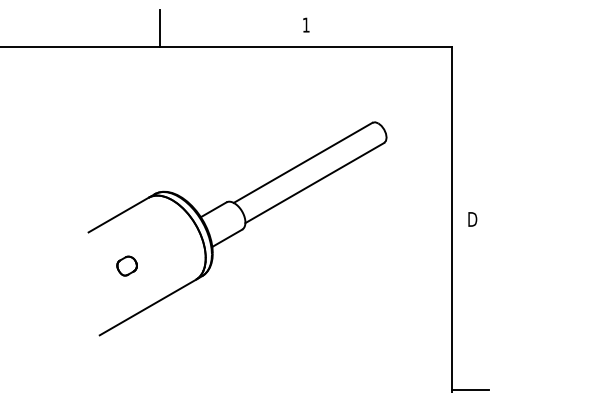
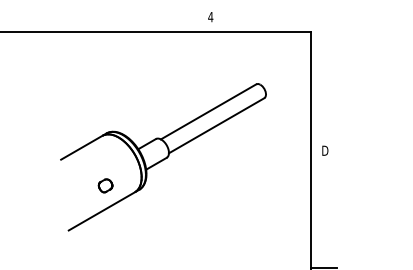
text: (305, 25) -> (210, 17), 1 -> 4
line: (160, 28) -> (110, 19), removed
part: (126, 265) -> (105, 185), moved

